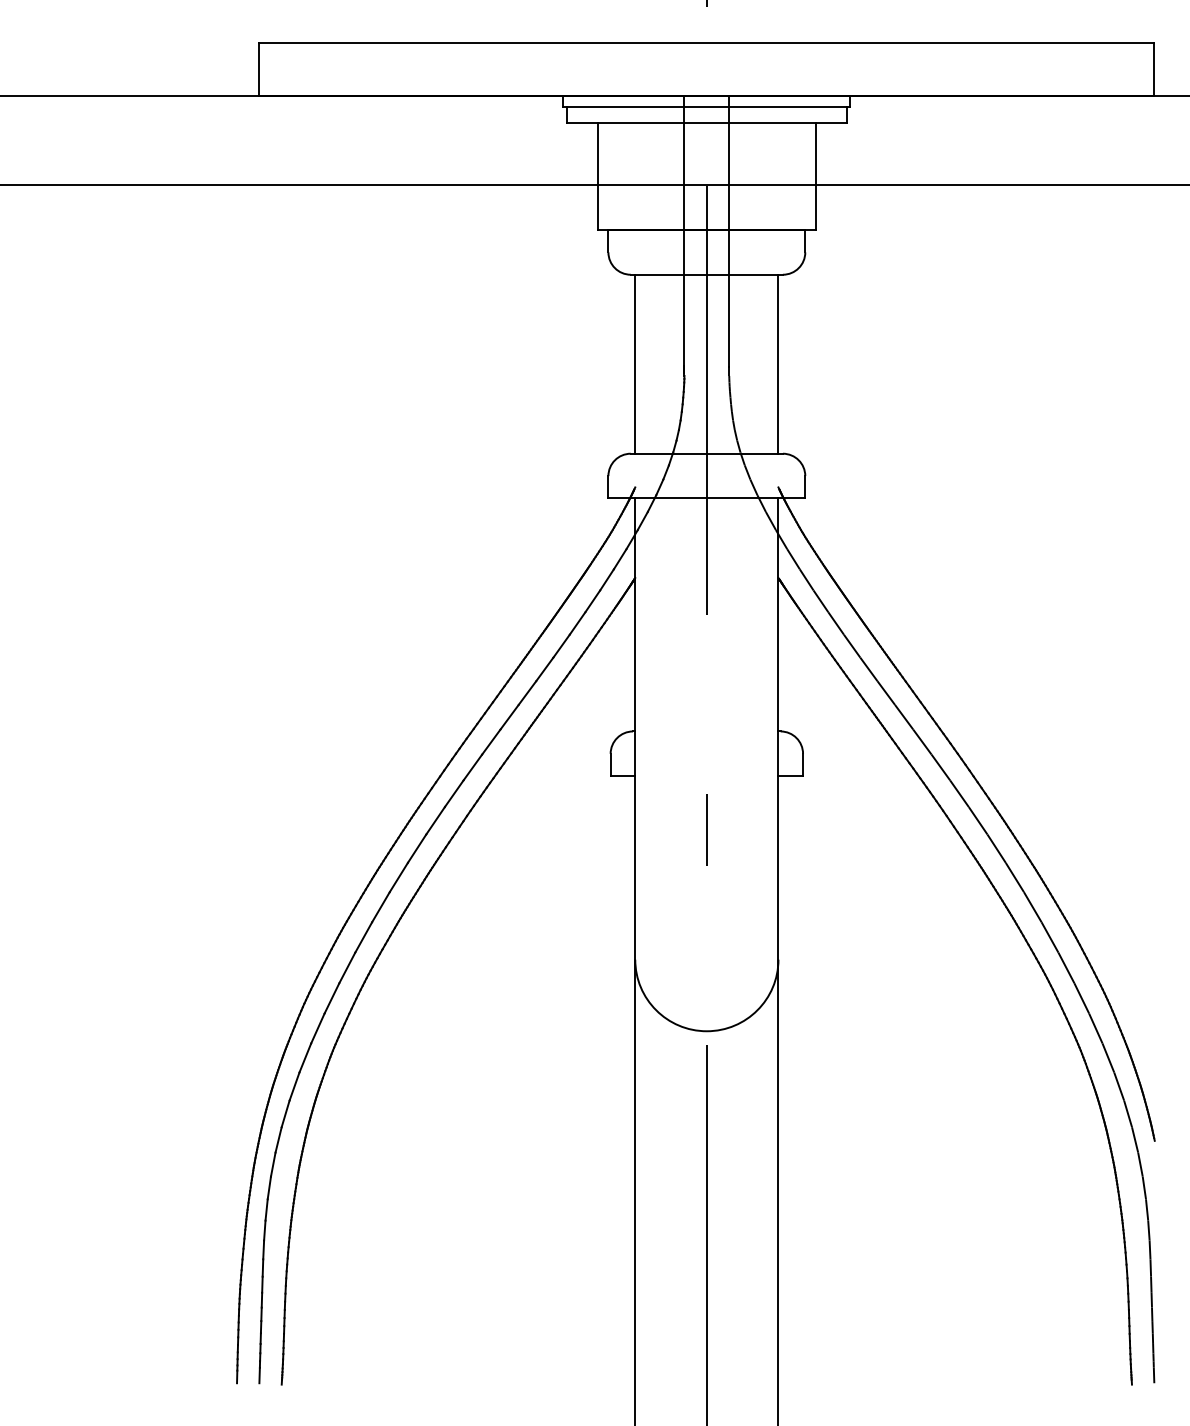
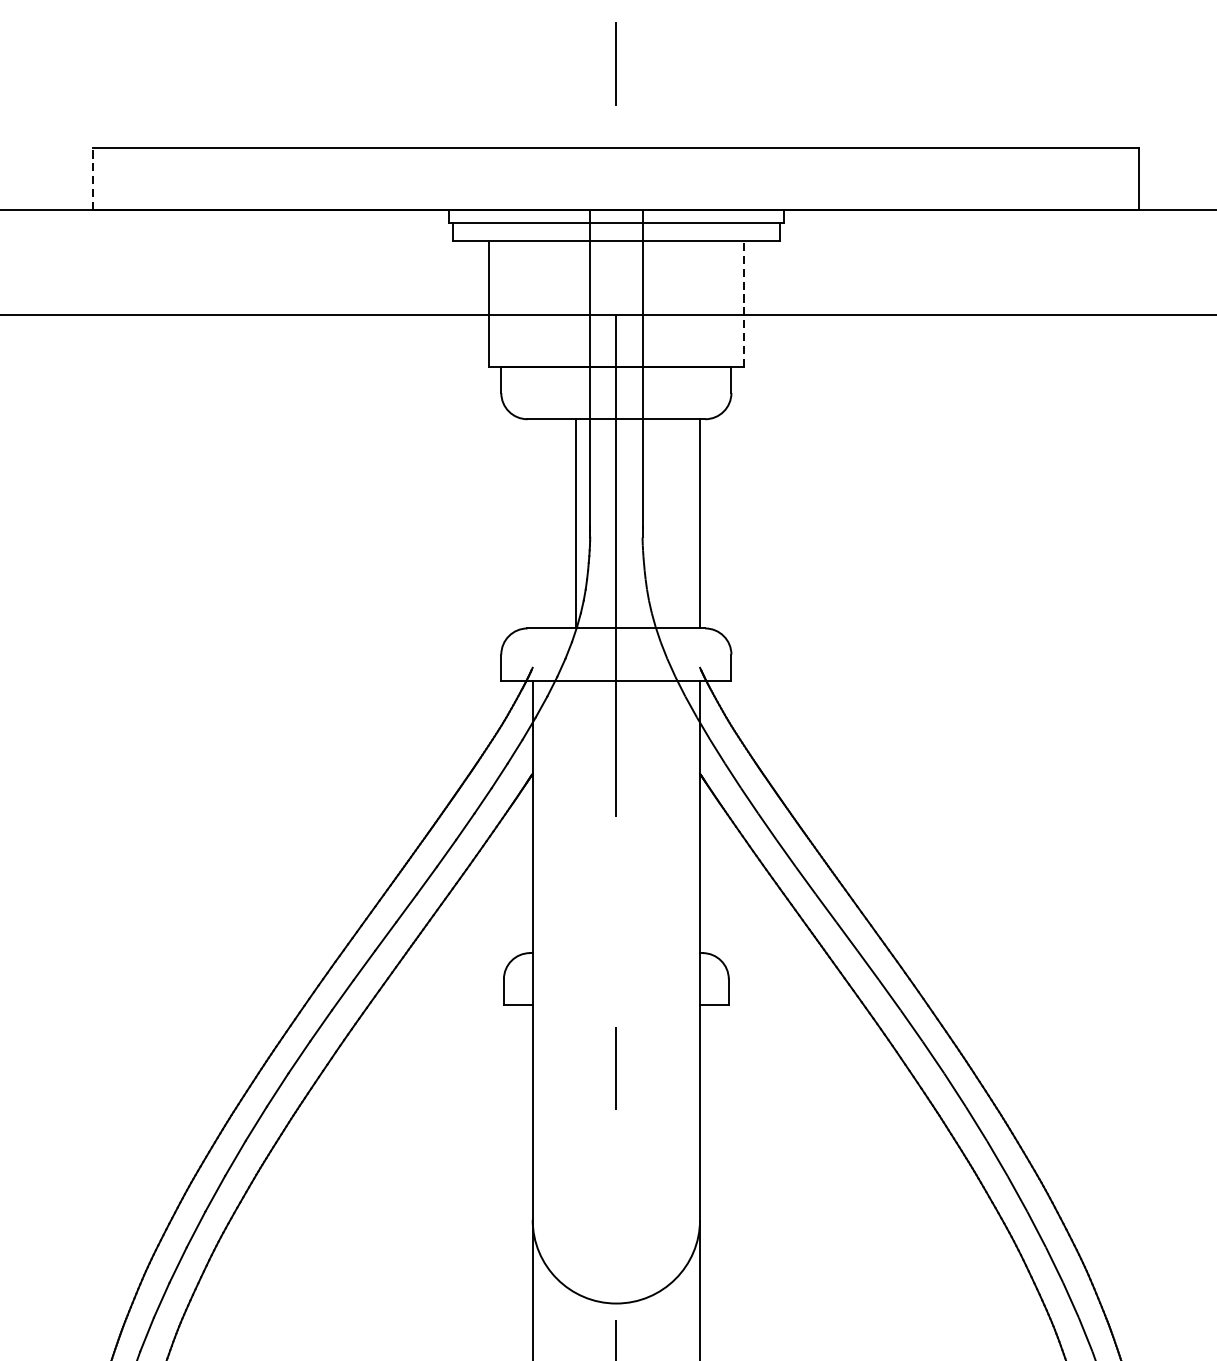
line: (259, 68) -> (93, 178), solid -> dashed
line: (815, 176) -> (743, 304), solid -> dashed
line: (635, 363) -> (576, 522), moved

